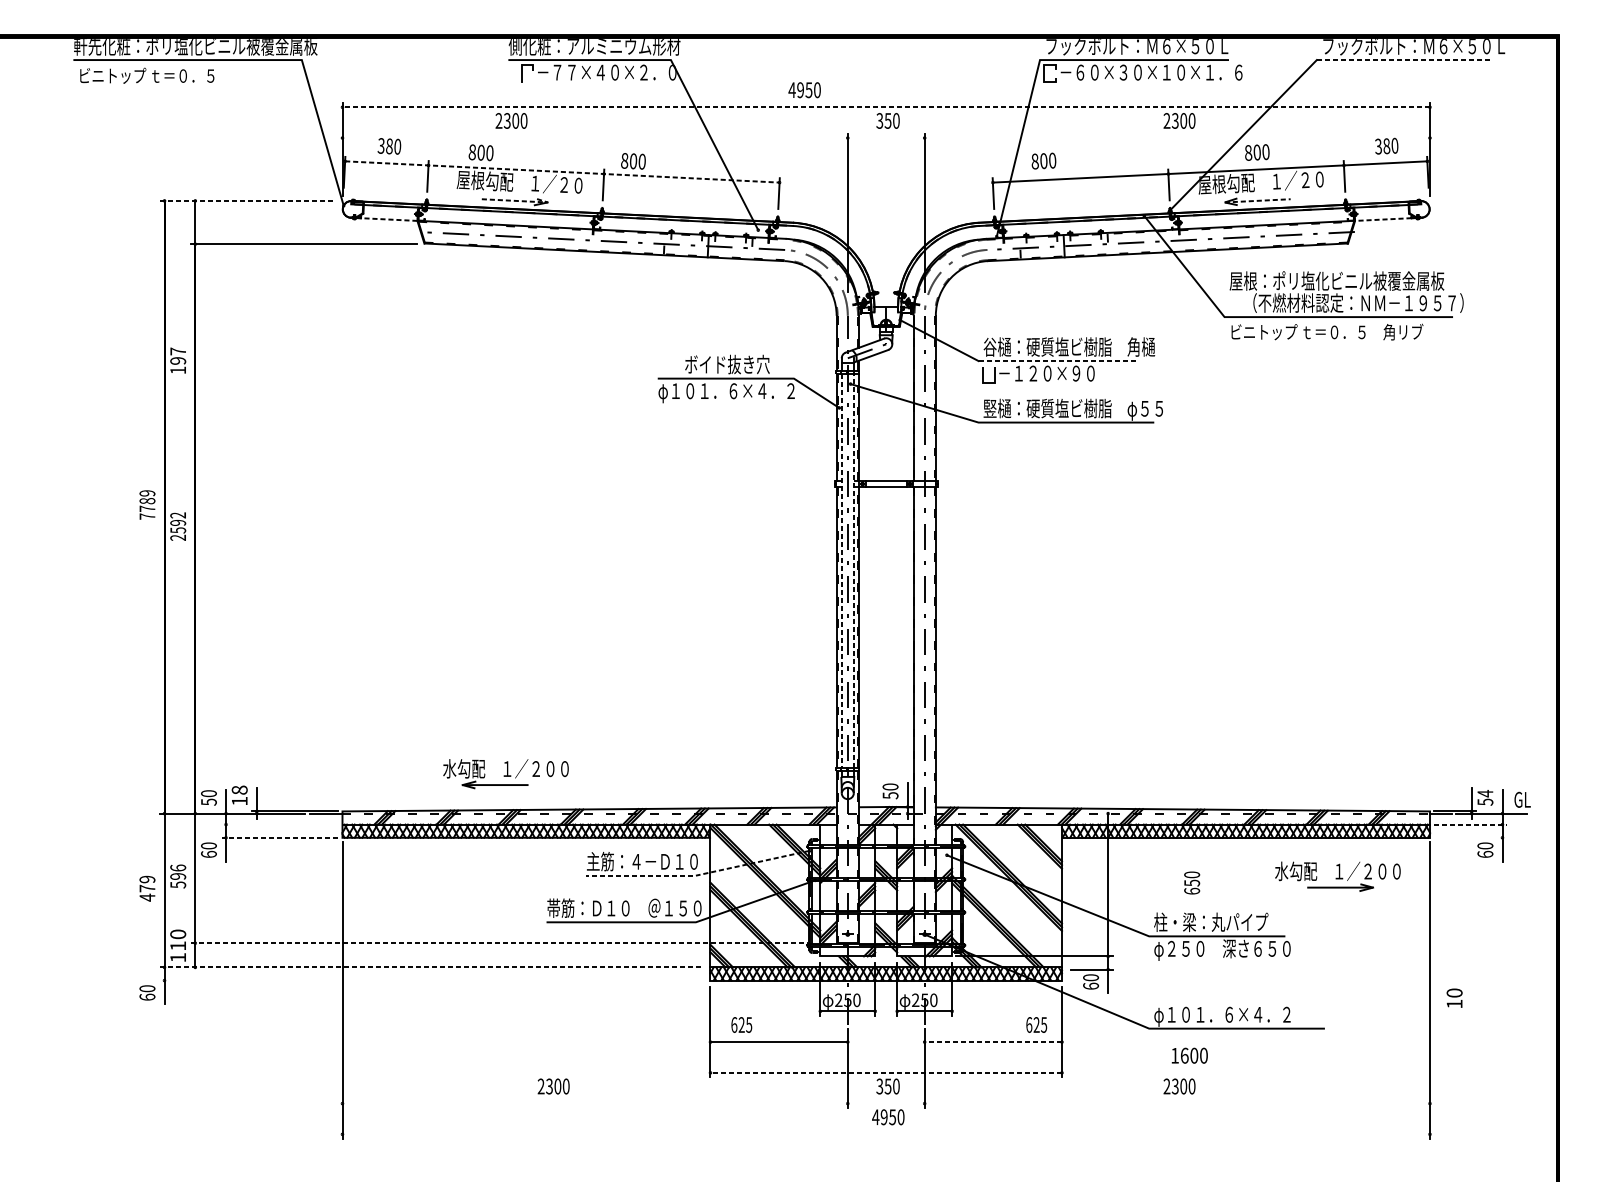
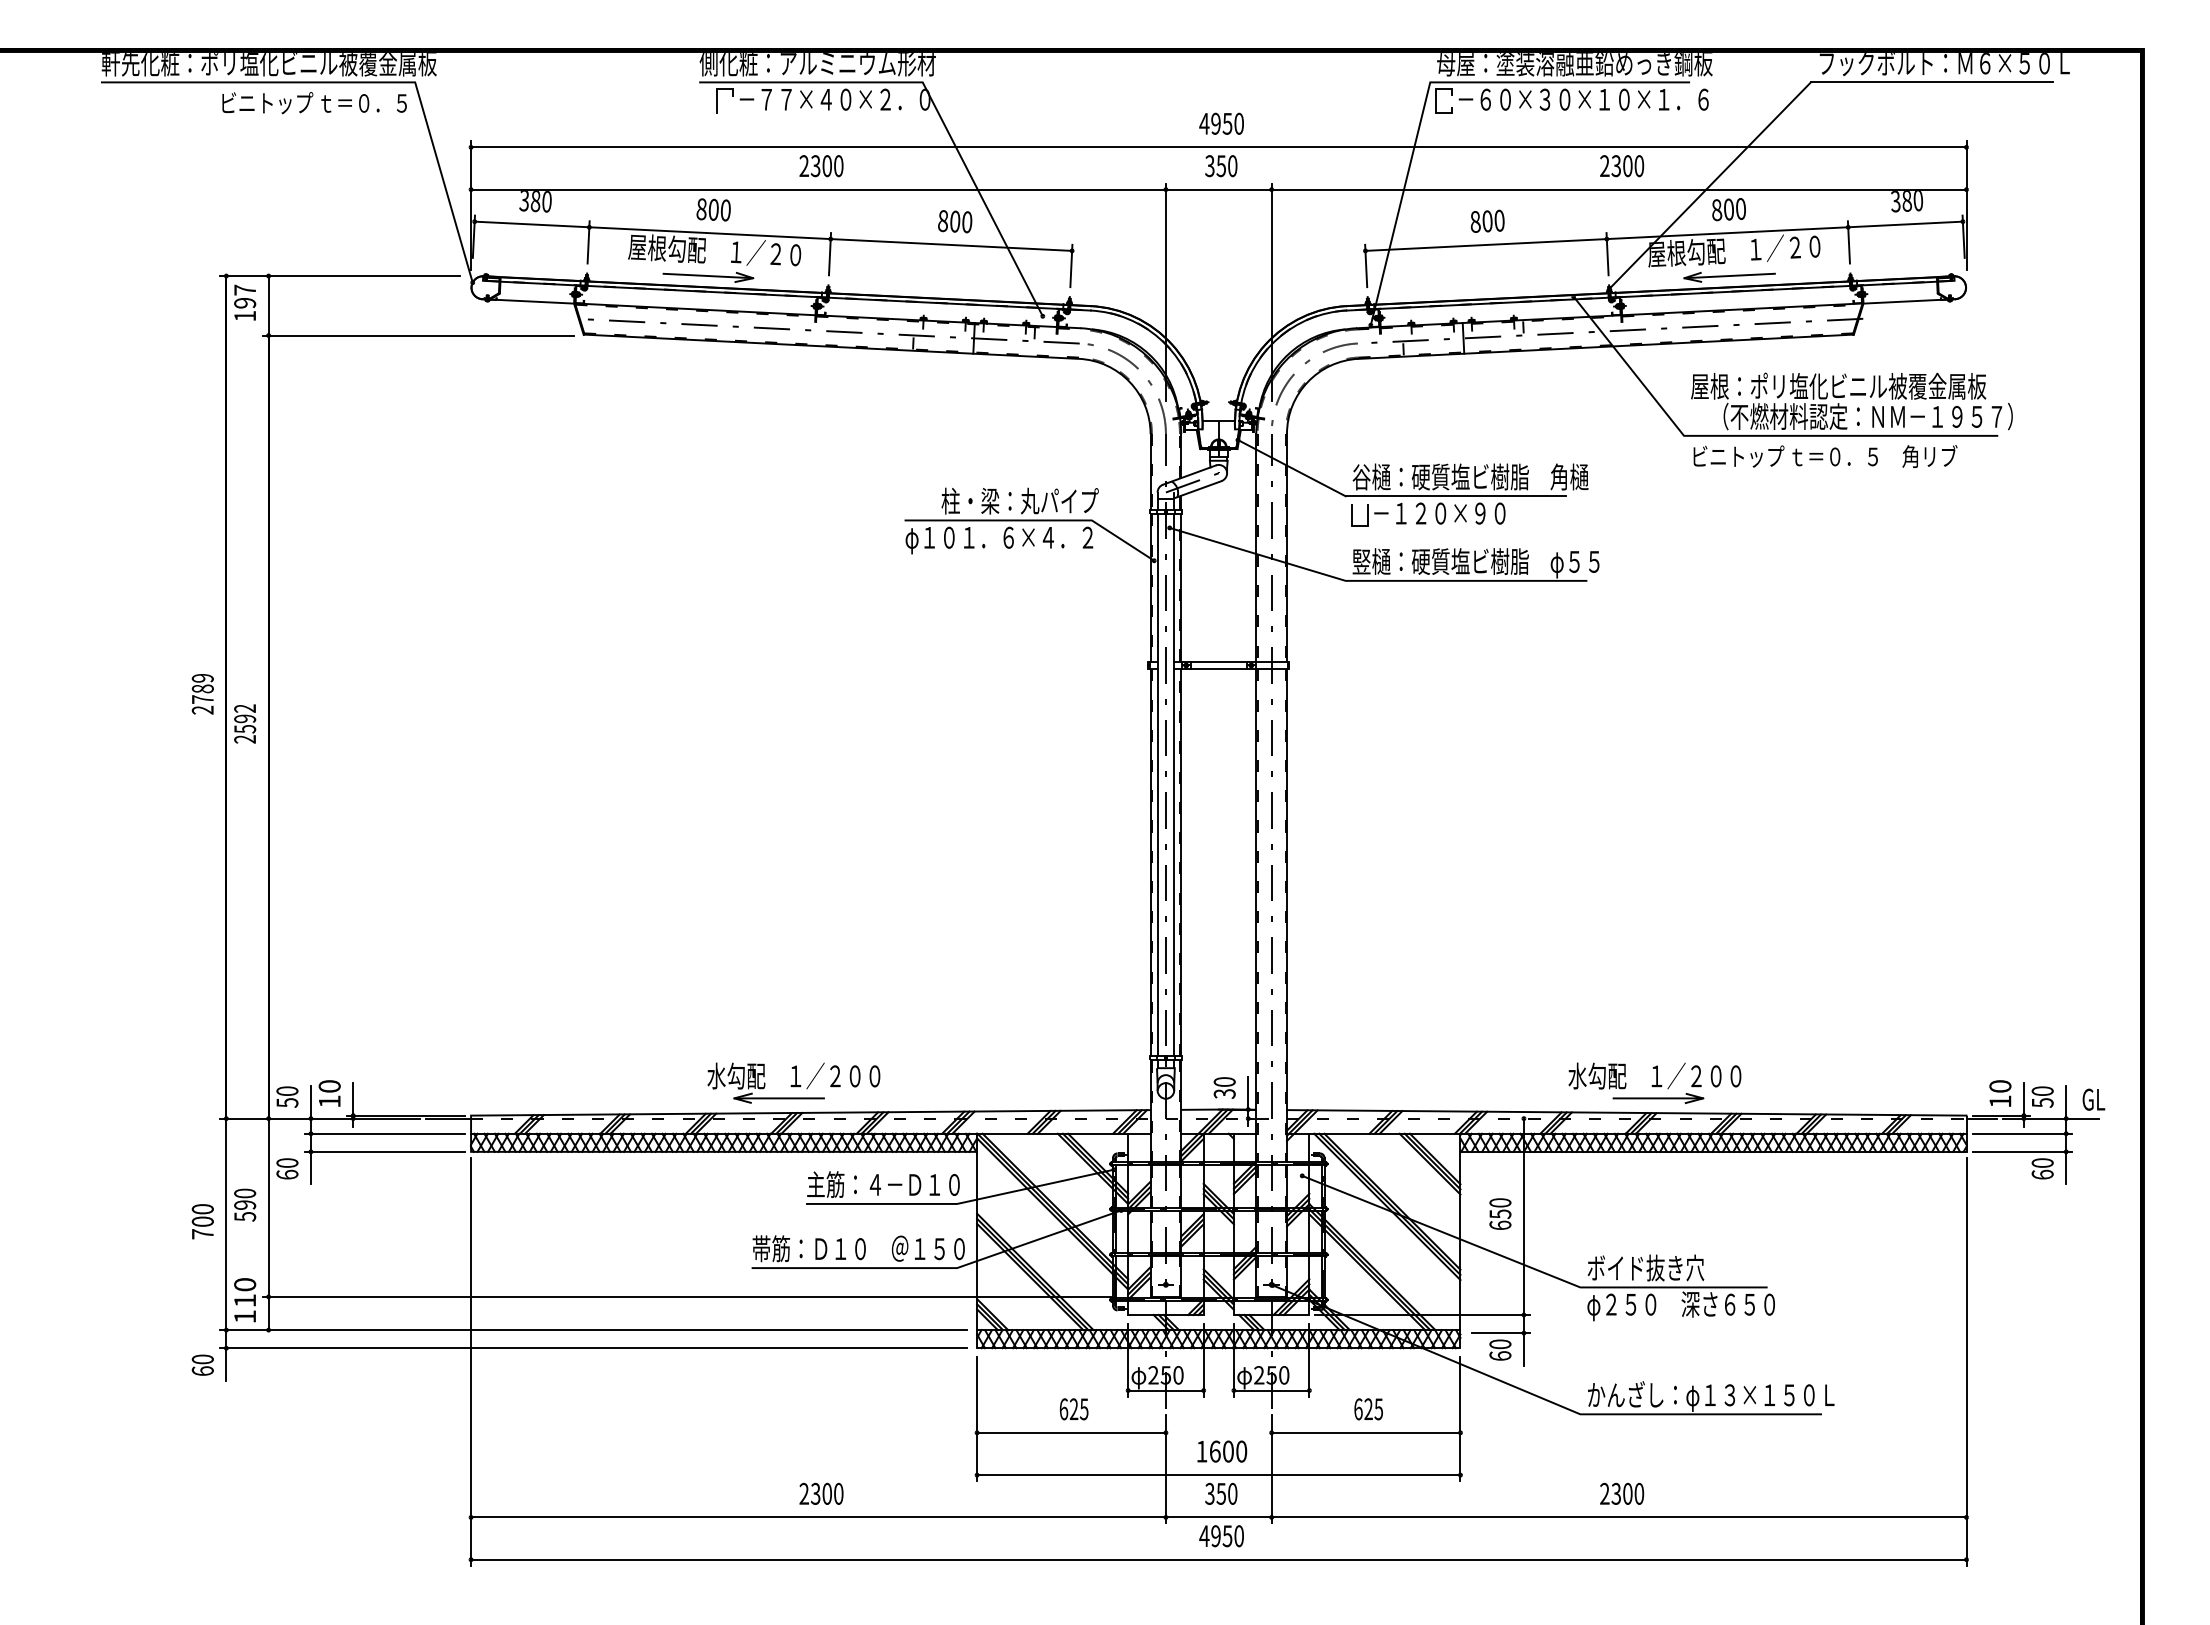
text: (1144, 47) -> (1574, 64), フックボルト：Ｍ６×５０Ｌ -> 母屋：塗装溶融亜鉛めっき鋼板
line: (1404, 60) -> (1931, 82), dashed -> solid
text: (147, 76) -> (314, 103), moved
text: (804, 89) -> (1221, 123), moved
line: (886, 107) -> (1218, 147), dashed -> solid
text: (511, 121) -> (821, 166), moved
line: (886, 137) -> (1218, 189), added
text: (480, 152) -> (713, 209), moved
text: (1043, 160) -> (1487, 220), moved
text: (633, 161) -> (955, 221), moved
line: (562, 172) -> (773, 236), dashed -> solid
line: (1258, 200) -> (1730, 275), dashed -> solid
line: (247, 201) -> (340, 276), dashed -> solid
line: (522, 201) -> (718, 276), dashed -> solid
line: (389, 219) -> (535, 301), dashed -> solid
line: (1383, 219) -> (1902, 301), dashed -> solid
text: (178, 360) -> (245, 302), moved
line: (1059, 361) -> (1456, 496), dashed -> solid
text: (741, 364) -> (1019, 500), ボイド抜き穴 -> 柱・梁：丸パイプ
text: (147, 516) -> (202, 709), 7789 -> 2789
line: (841, 571) -> (1157, 785), dashed -> solid
line: (854, 571) -> (1174, 785), dashed -> solid
part: (505, 773) -> (793, 1082), moved
text: (239, 790) -> (329, 1086), 18 -> 10
text: (1485, 793) -> (2042, 1091), 54 -> 50
text: (890, 795) -> (1224, 1093), 50 -> 30
line: (279, 824) -> (384, 1133), added
line: (1470, 824) -> (2022, 1133), dashed -> solid
line: (279, 837) -> (384, 1151), dashed -> solid
line: (1470, 837) -> (2022, 1151), added
text: (178, 868) -> (245, 1193), 596 -> 590
line: (698, 875) -> (960, 1203), dashed -> solid
part: (1337, 876) -> (1654, 1083), moved
text: (1192, 882) -> (1500, 1213), moved
text: (147, 888) -> (202, 1221), 479 -> 700
text: (1211, 921) -> (1665, 1267), 柱・梁：丸パイプ -> ボイド抜き穴
line: (499, 942) -> (687, 1296), dashed -> solid
line: (432, 967) -> (594, 1330), dashed -> solid
line: (431, 980) -> (593, 1348), added
text: (1454, 998) -> (2000, 1093), moved
text: (1243, 1015) -> (1710, 1396), φ１０１．６×４．２ -> かんざし：φ１３×１５０Ｌ
text: (741, 1025) -> (1073, 1409), moved
text: (1036, 1025) -> (1368, 1409), moved
line: (992, 1041) -> (1365, 1432), dashed -> solid
text: (1190, 1055) -> (1222, 1451), moved
line: (886, 1073) -> (1218, 1475), dashed -> solid
text: (553, 1086) -> (821, 1493), moved
line: (886, 1103) -> (1218, 1517), added
line: (886, 1134) -> (1218, 1559), added

